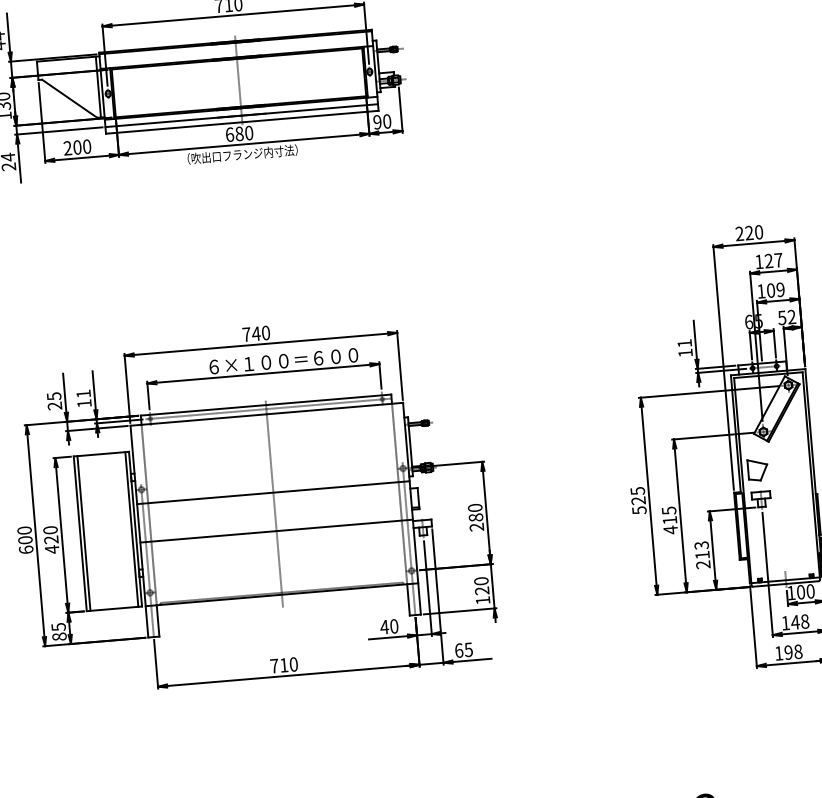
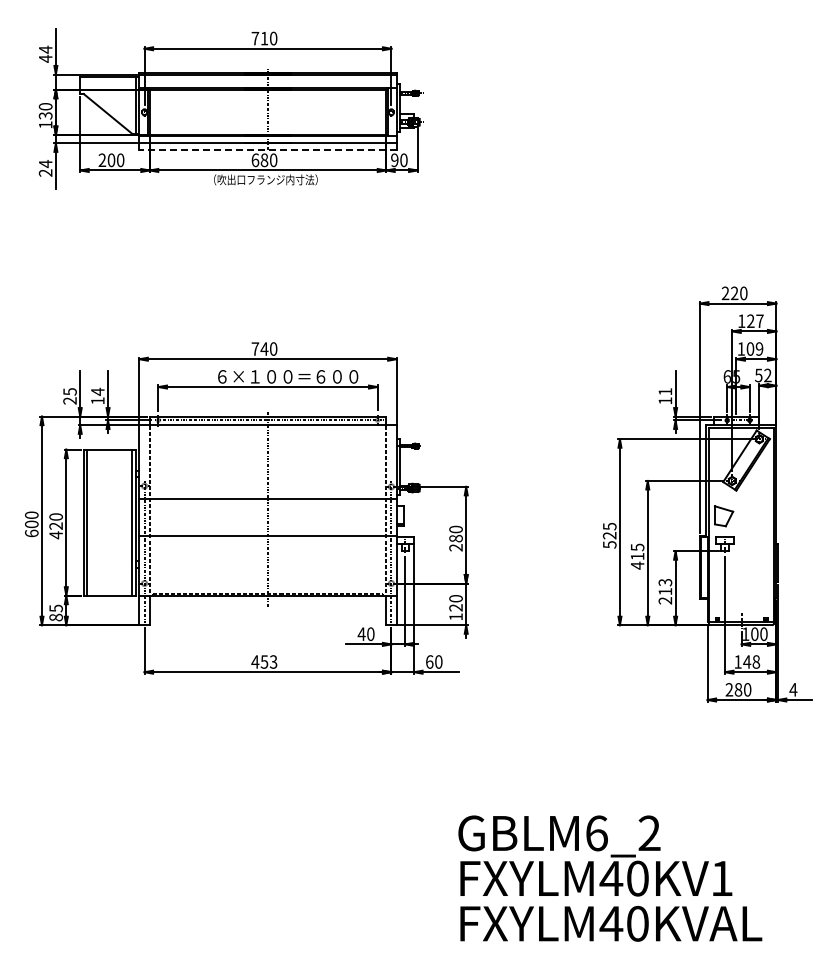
line: (242, 122) -> (268, 149), solid -> dashed
text: (83, 393) -> (97, 391), 11 -> 14
text: (468, 649) -> (438, 661), 65 -> 60
text: (788, 652) -> (738, 689), 198 -> 280
text: (284, 664) -> (264, 661), 710 -> 453

